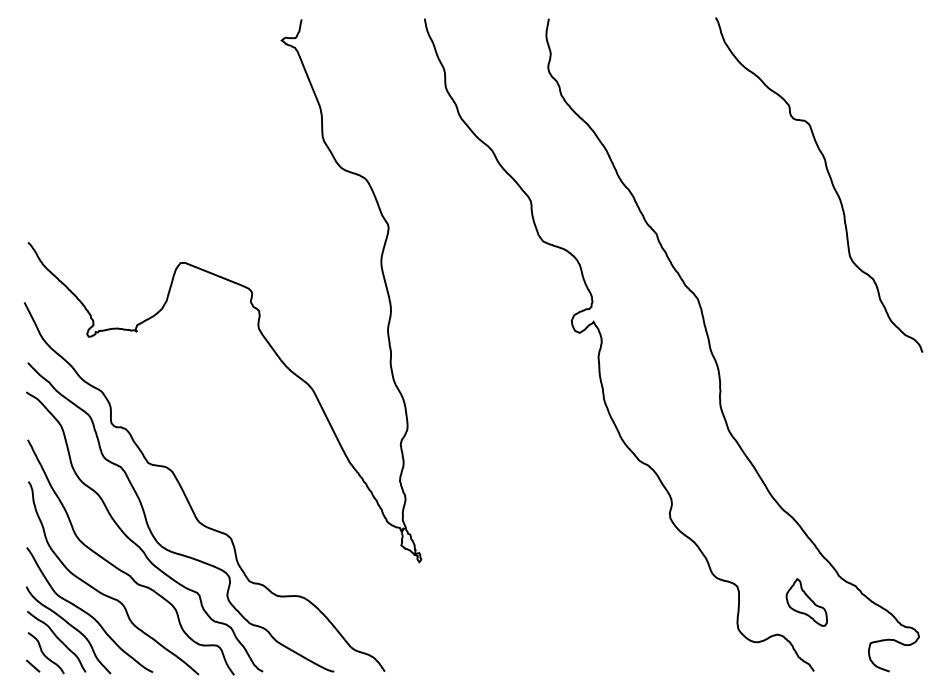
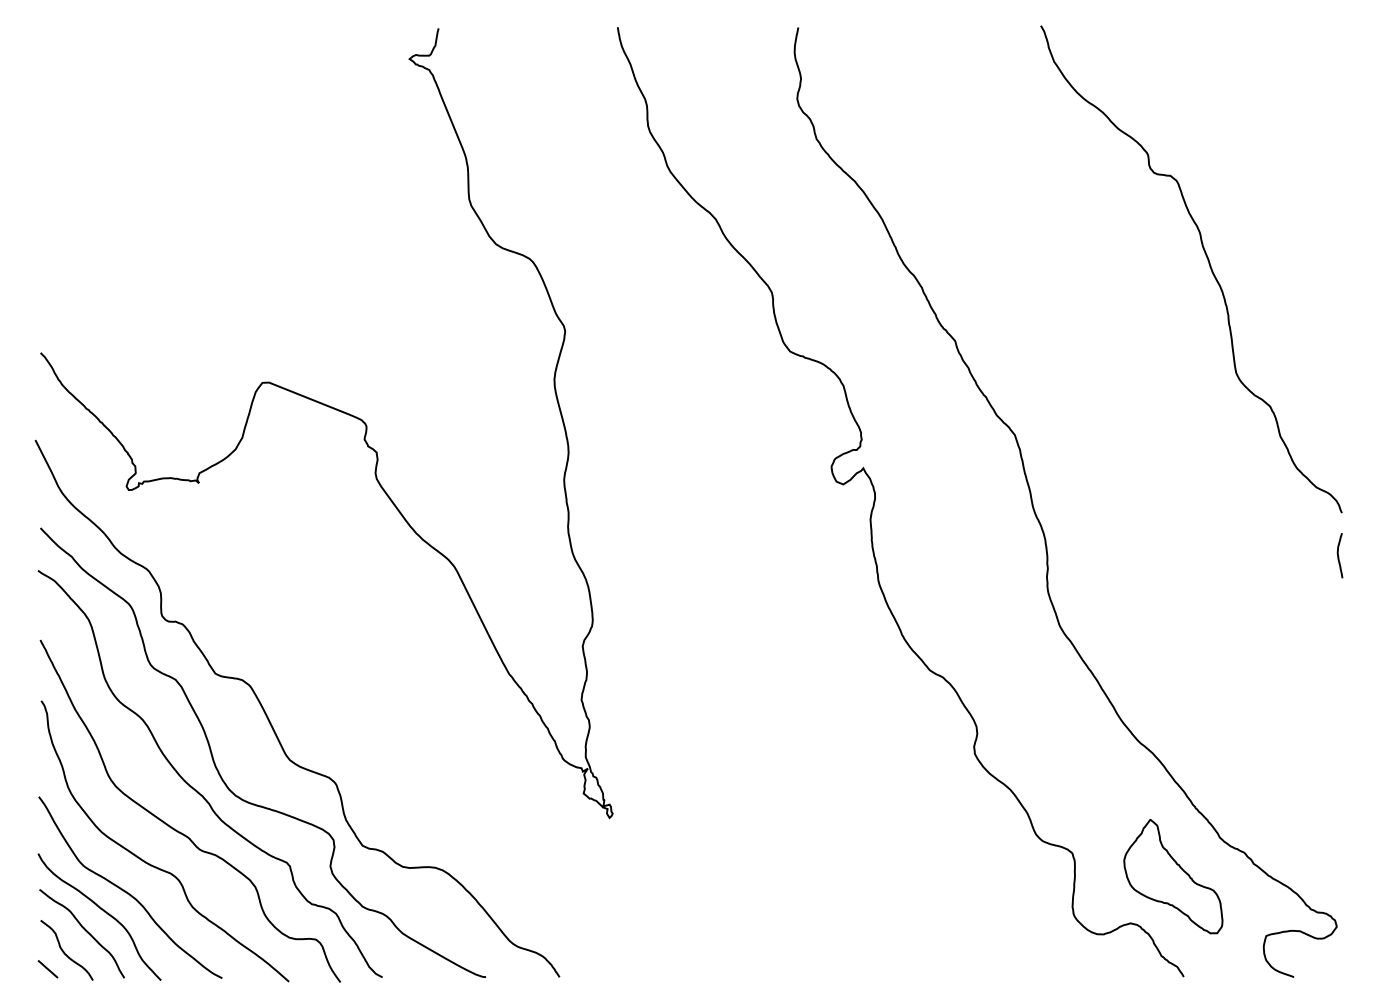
curve: (920, 381) -> (1338, 555), added
part: (806, 602) -> (1173, 876), size x1.67

